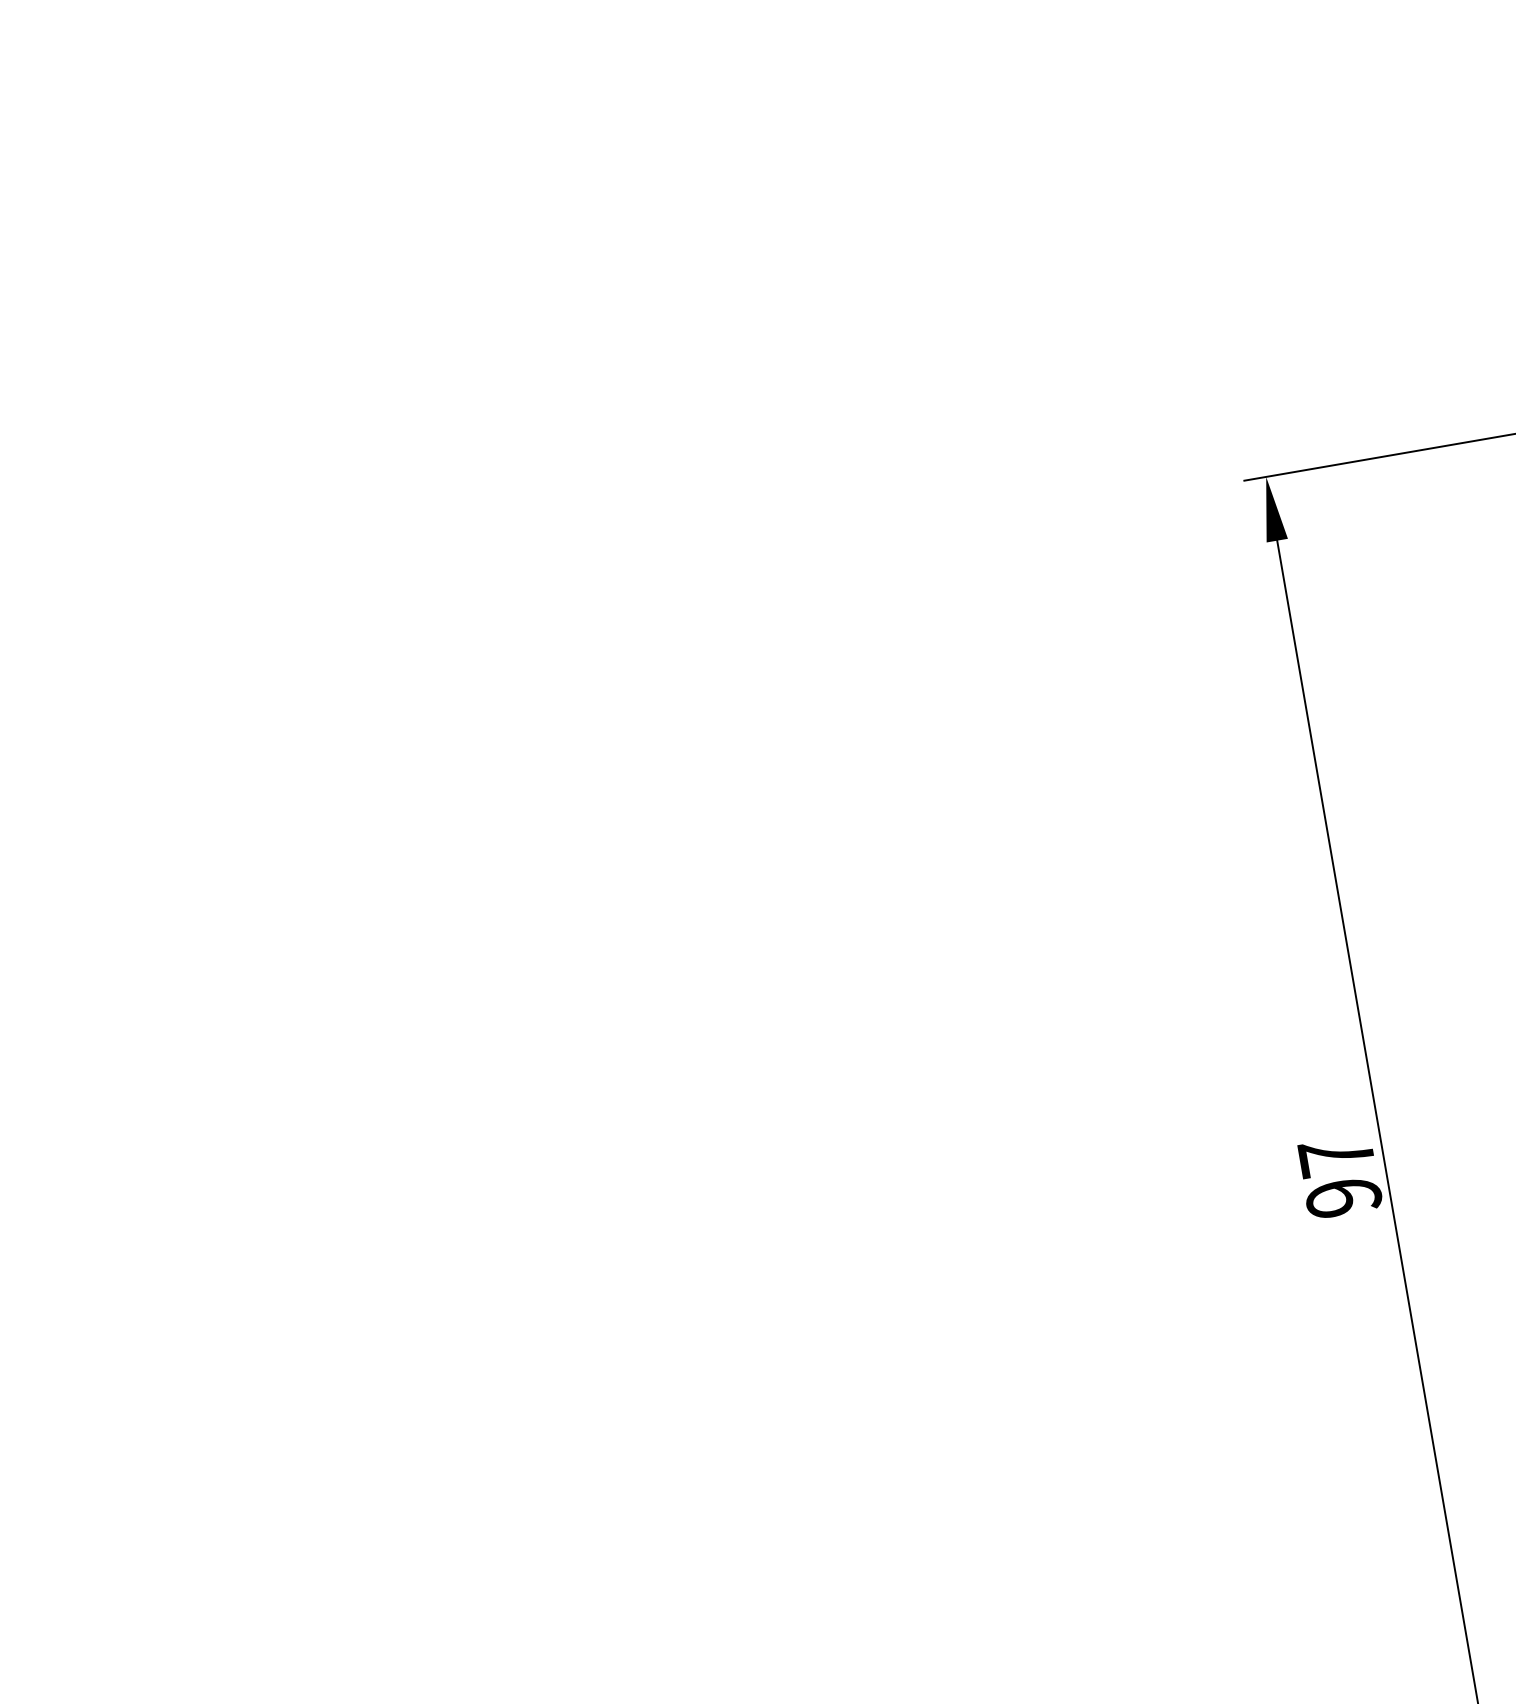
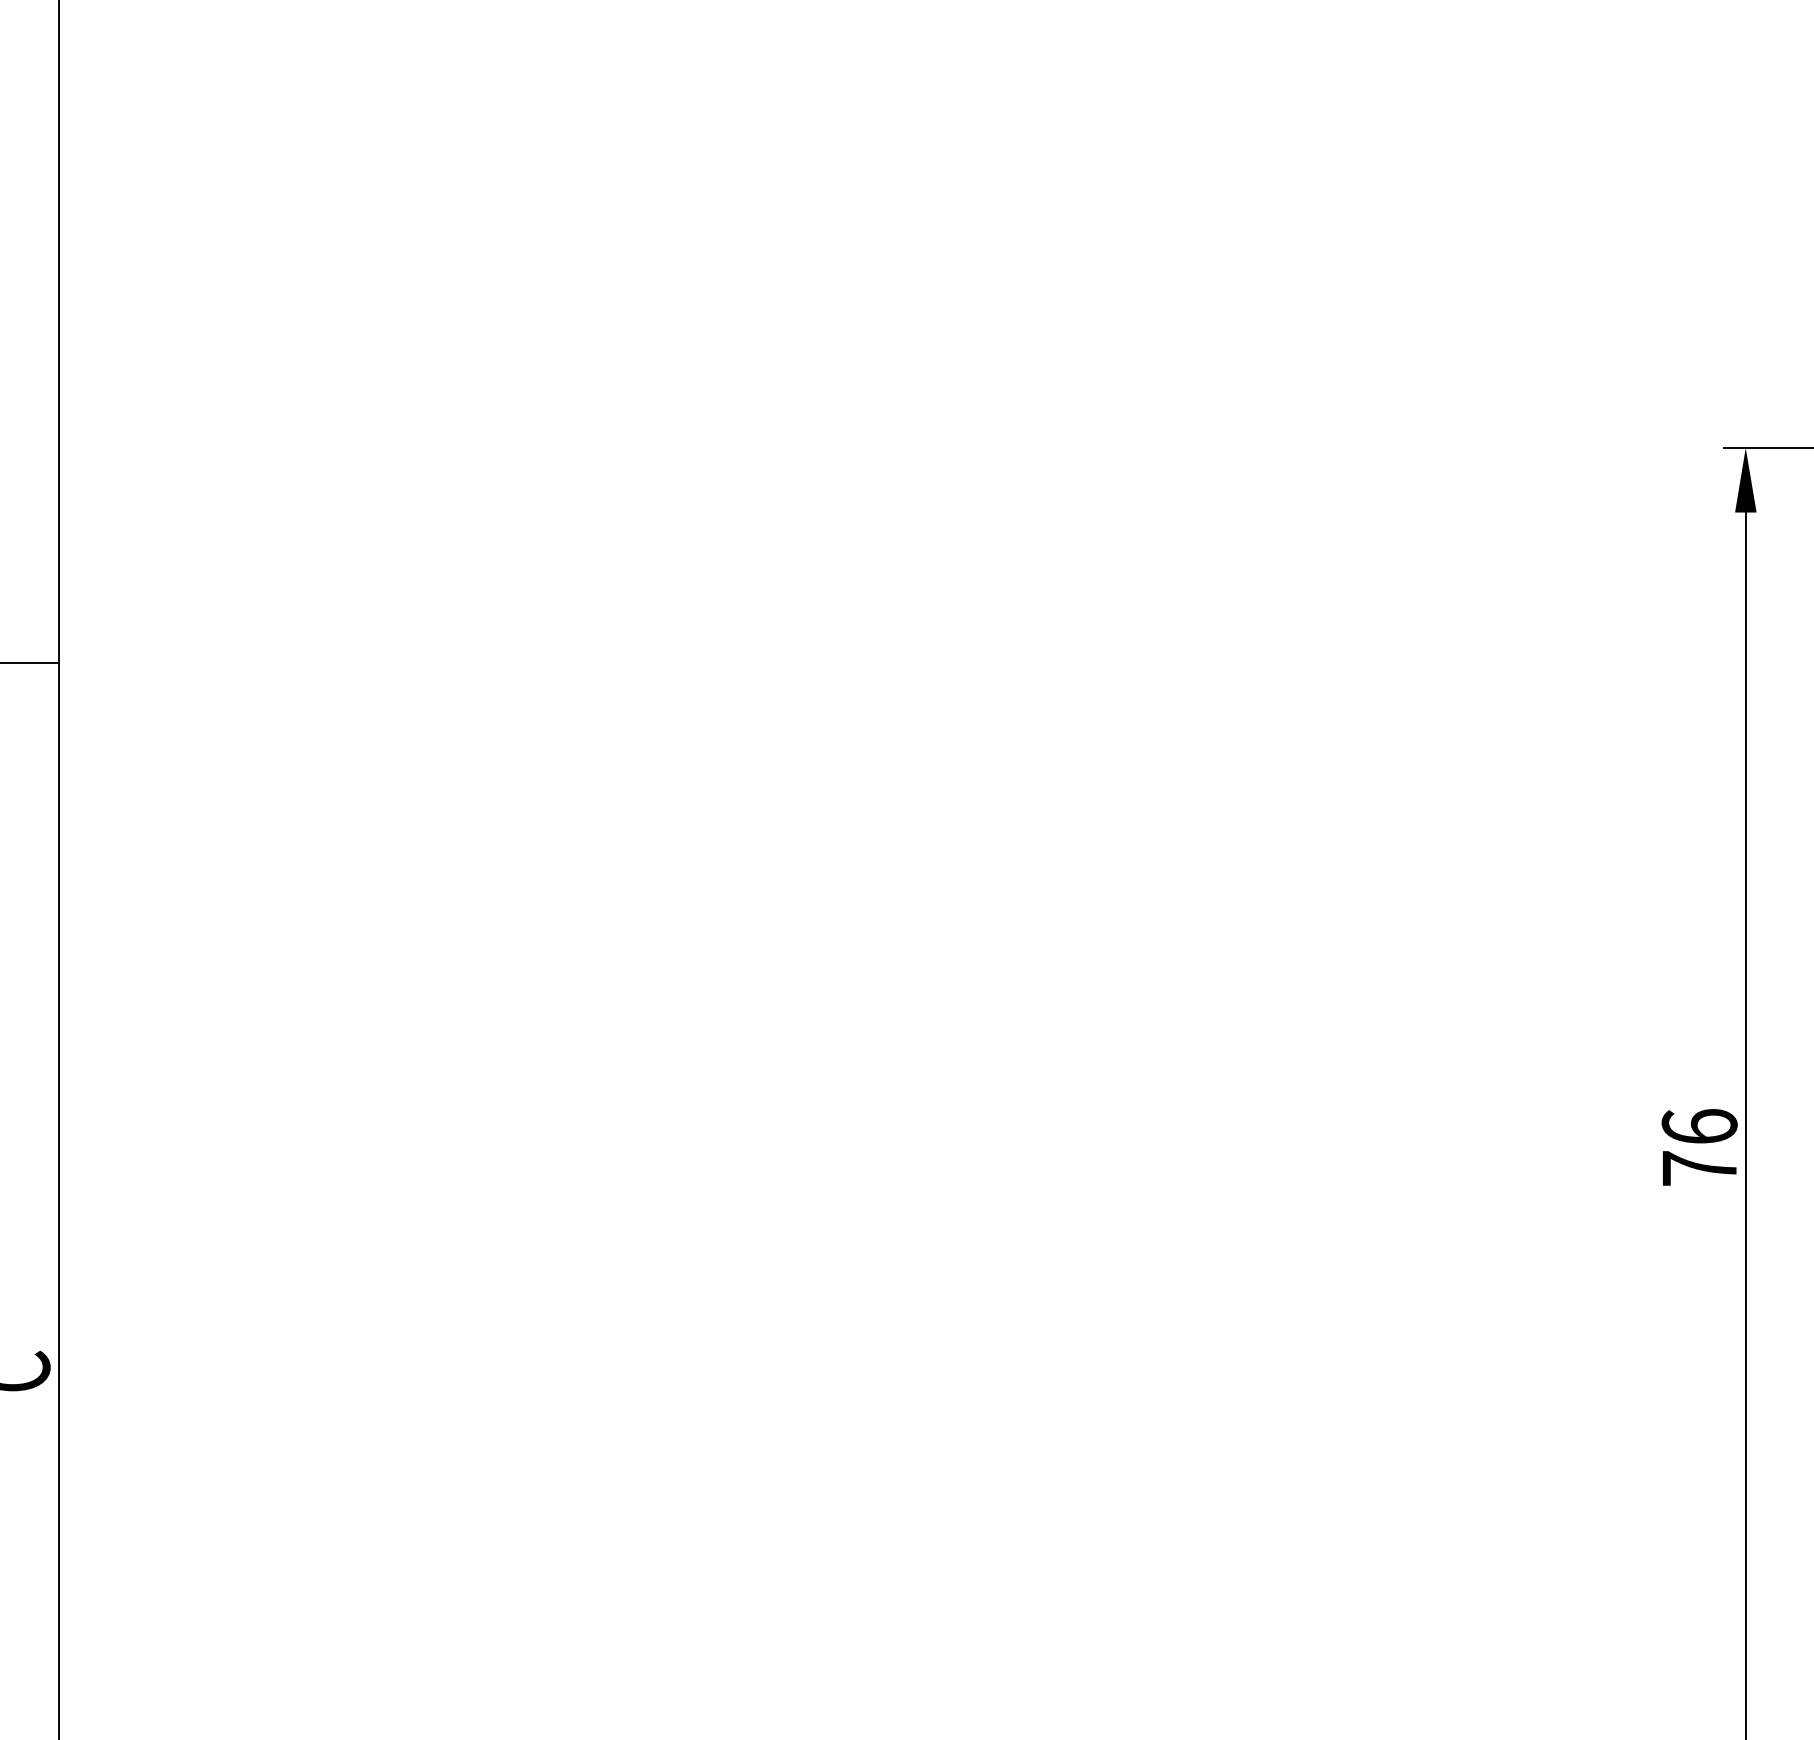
text: (1339, 1176) -> (1699, 1147), 97 -> 76

